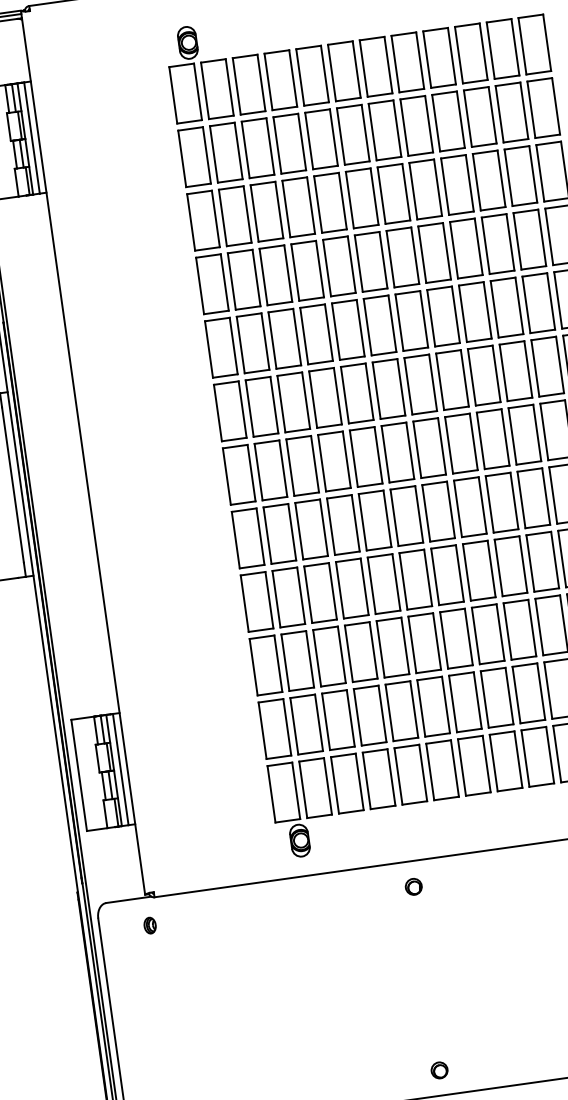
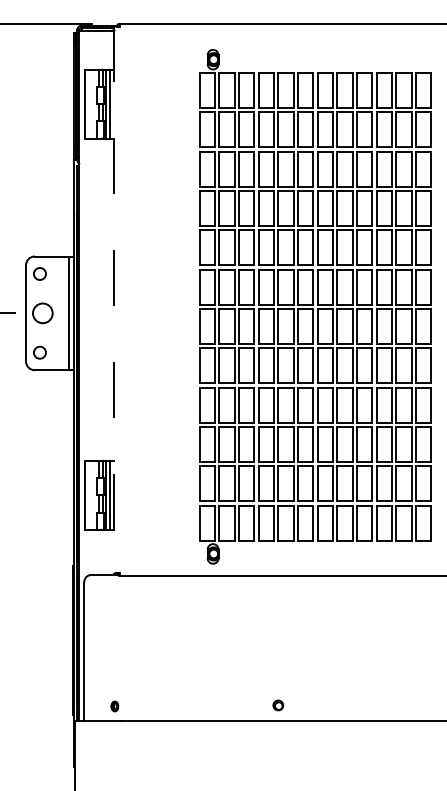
line: (83, 452) -> (114, 299), solid -> dashed
part: (414, 886) -> (278, 591), removed
part: (149, 925) -> (114, 592), removed

